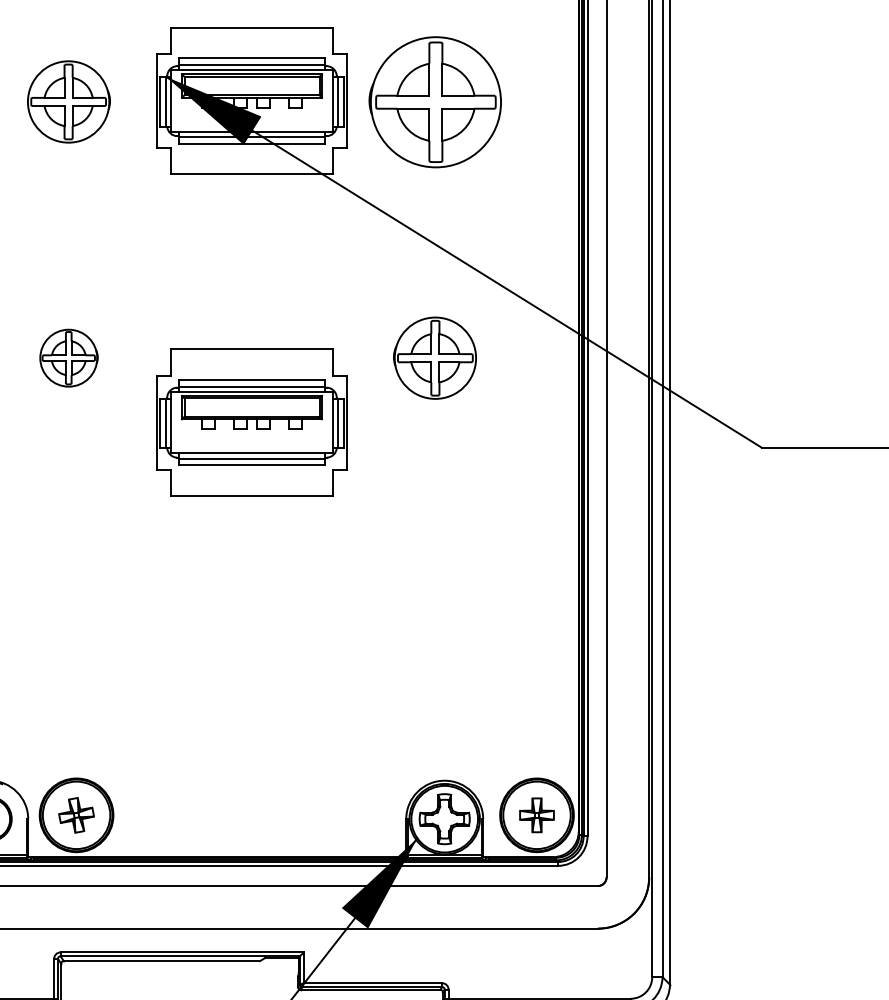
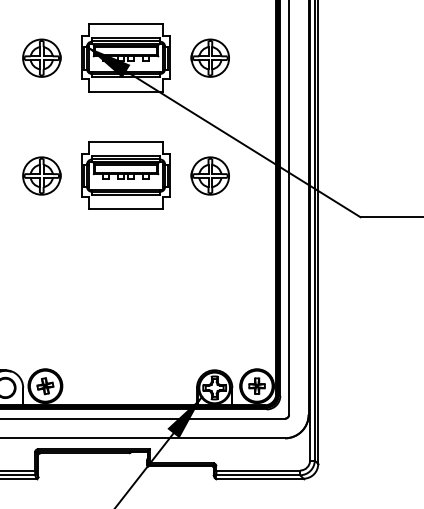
part: (433, 100) -> (209, 57), size x0.62
part: (68, 357) -> (41, 175), size x1.43
part: (250, 422) -> (125, 175), moved

